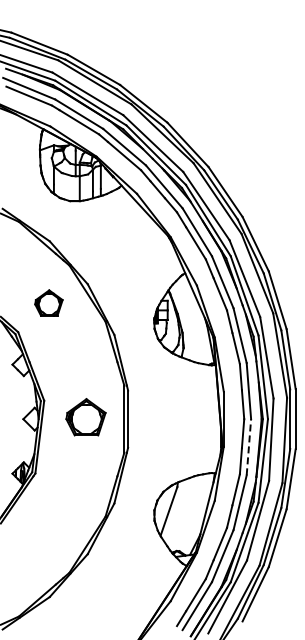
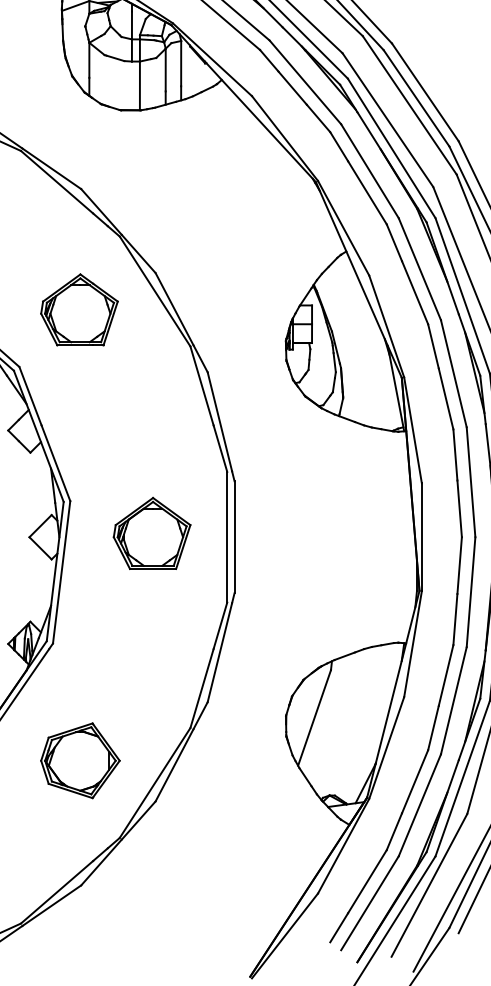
part: (48, 302) -> (78, 308), size x1.43
line: (248, 446) -> (470, 590), dashed -> solid
part: (49, 533) -> (80, 761), added

